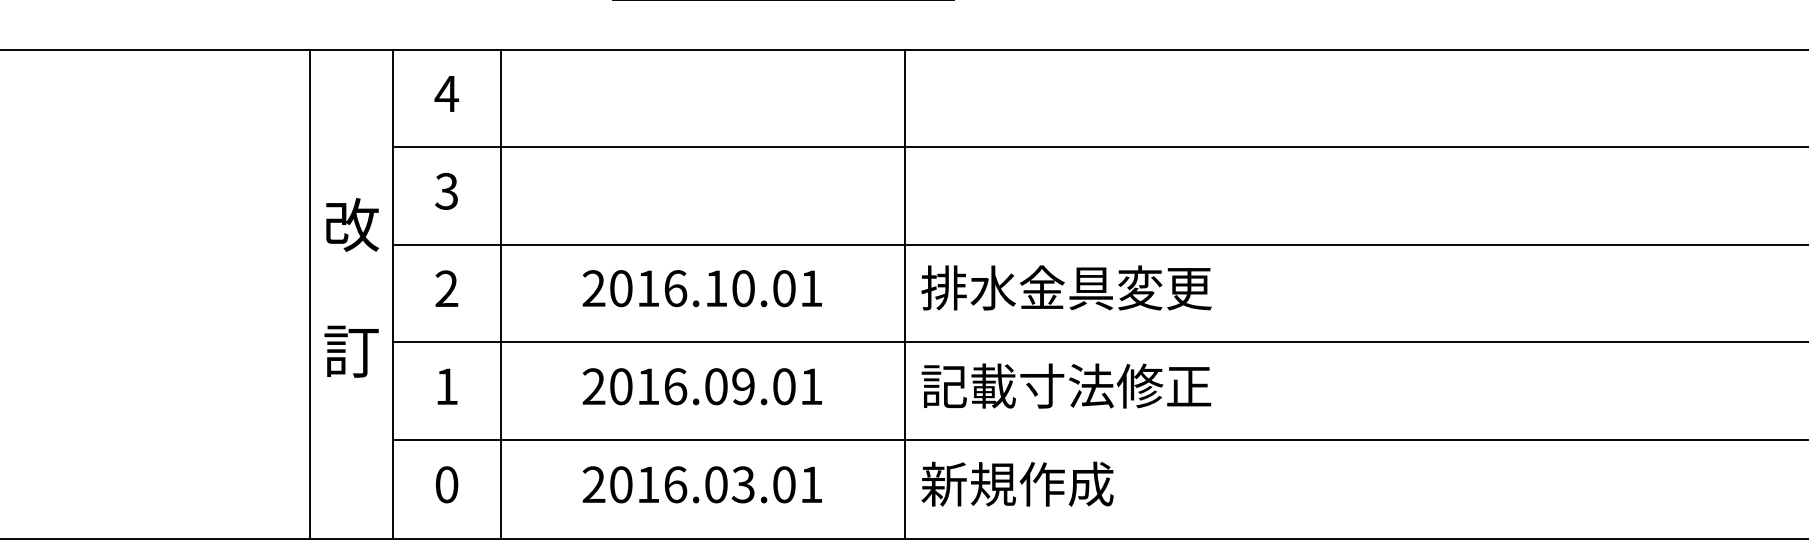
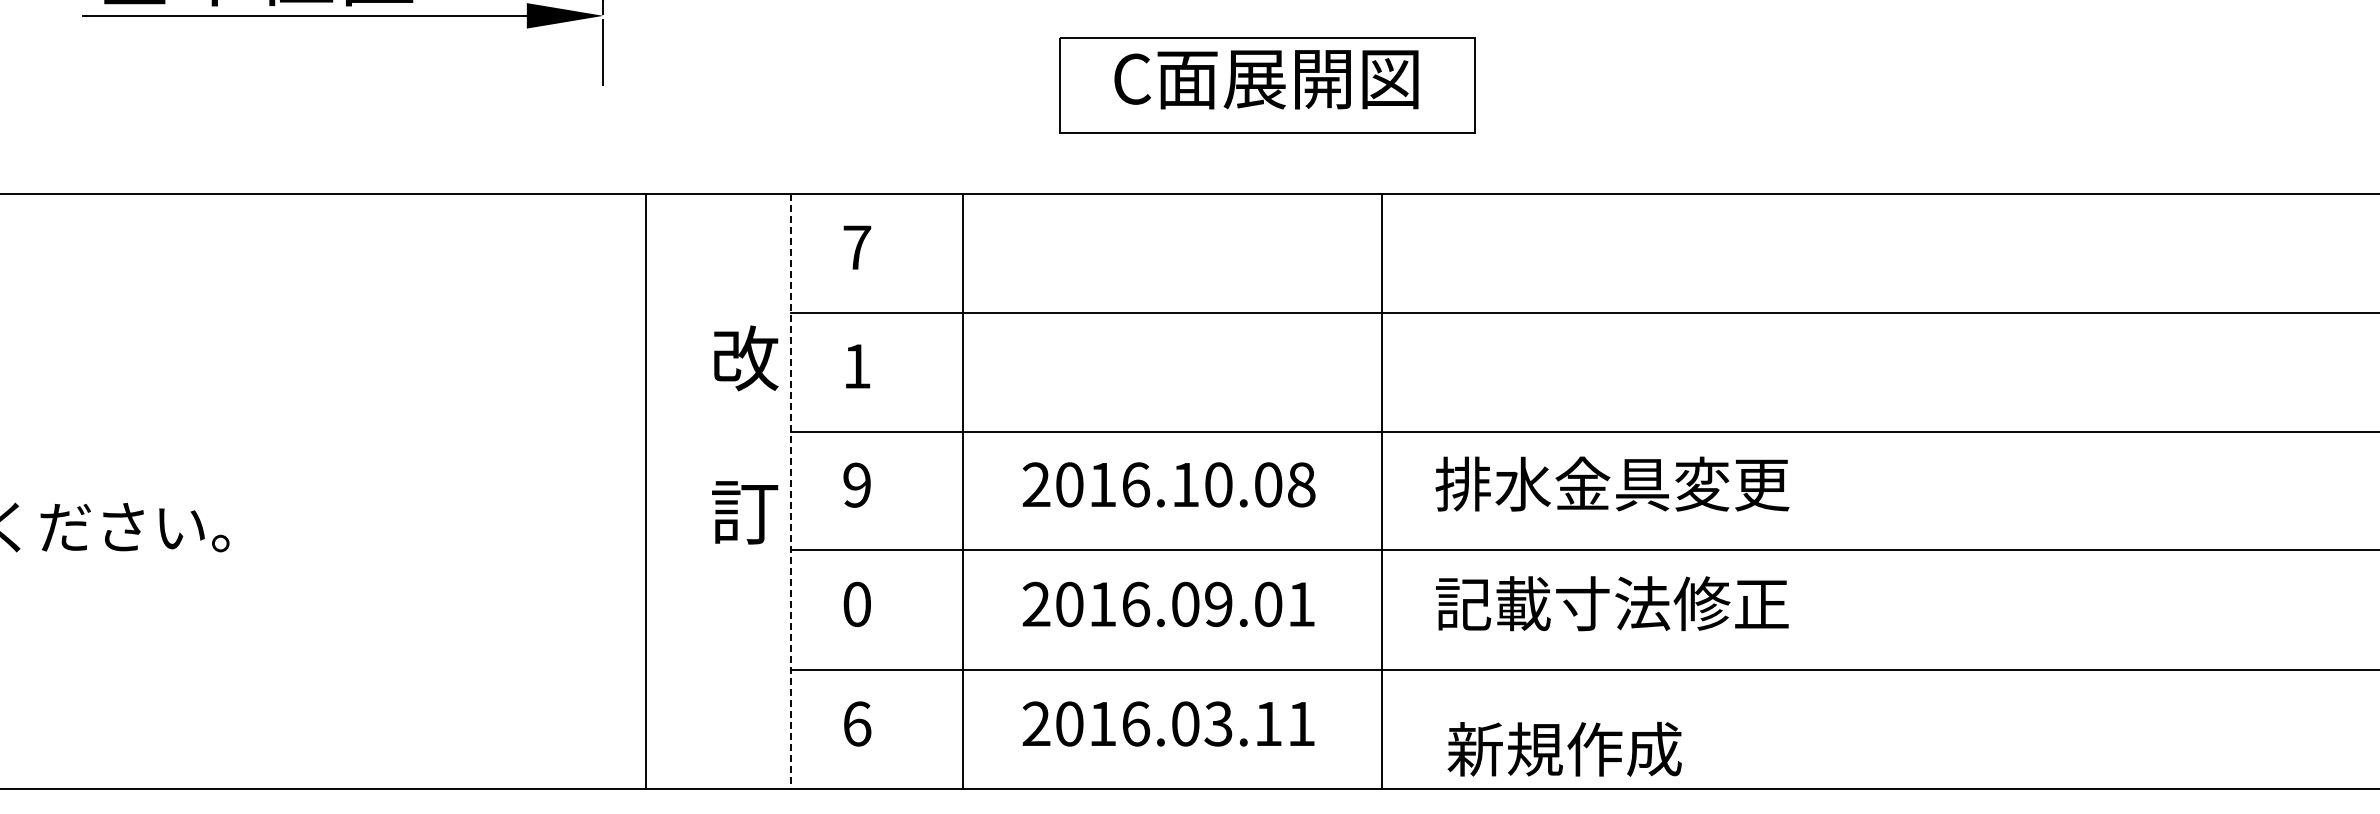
text: (447, 93) -> (857, 247), 4 -> 7
text: (446, 190) -> (856, 365), 3 -> 1
text: (351, 287) -> (745, 434), moved
text: (811, 288) -> (1301, 484), 2016.10.01 -> 2016.10.08
text: (446, 289) -> (856, 485), 2 -> 9
line: (310, 294) -> (645, 491), moved
line: (392, 294) -> (791, 491), solid -> dashed
line: (501, 294) -> (963, 491), moved
line: (904, 294) -> (1382, 491), moved
text: (446, 386) -> (856, 604), 1 -> 0
text: (1017, 483) -> (1564, 748), moved
text: (447, 484) -> (857, 723), 0 -> 6
text: (784, 484) -> (1268, 723), 2016.03.01 -> 2016.03.11

